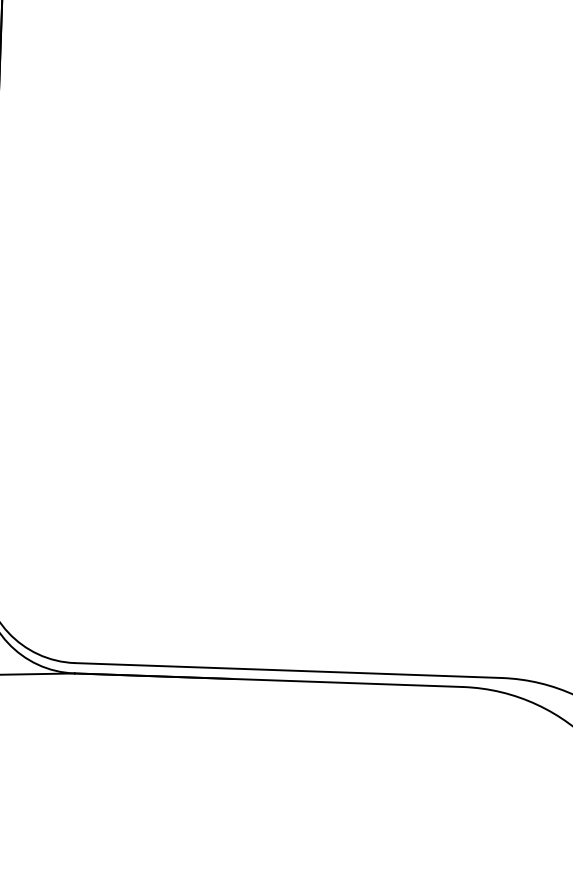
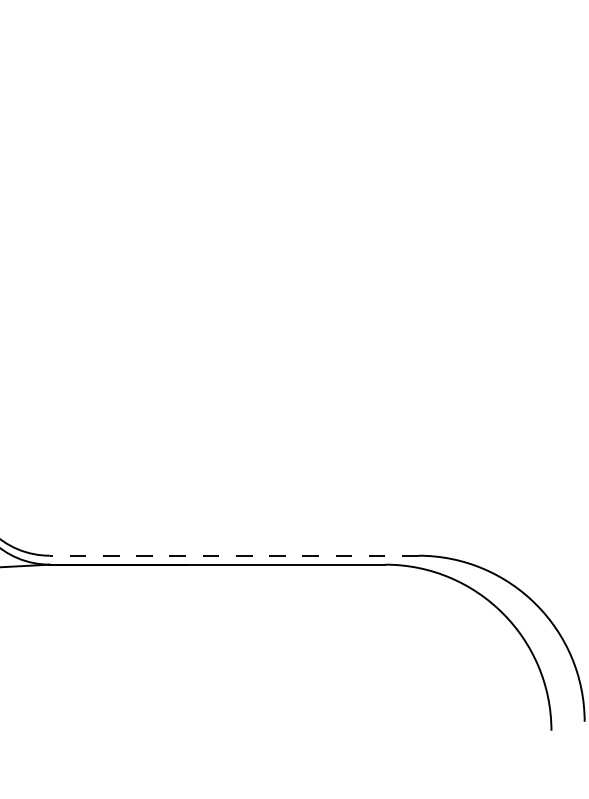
line: (287, 670) -> (233, 555), solid -> dashed

